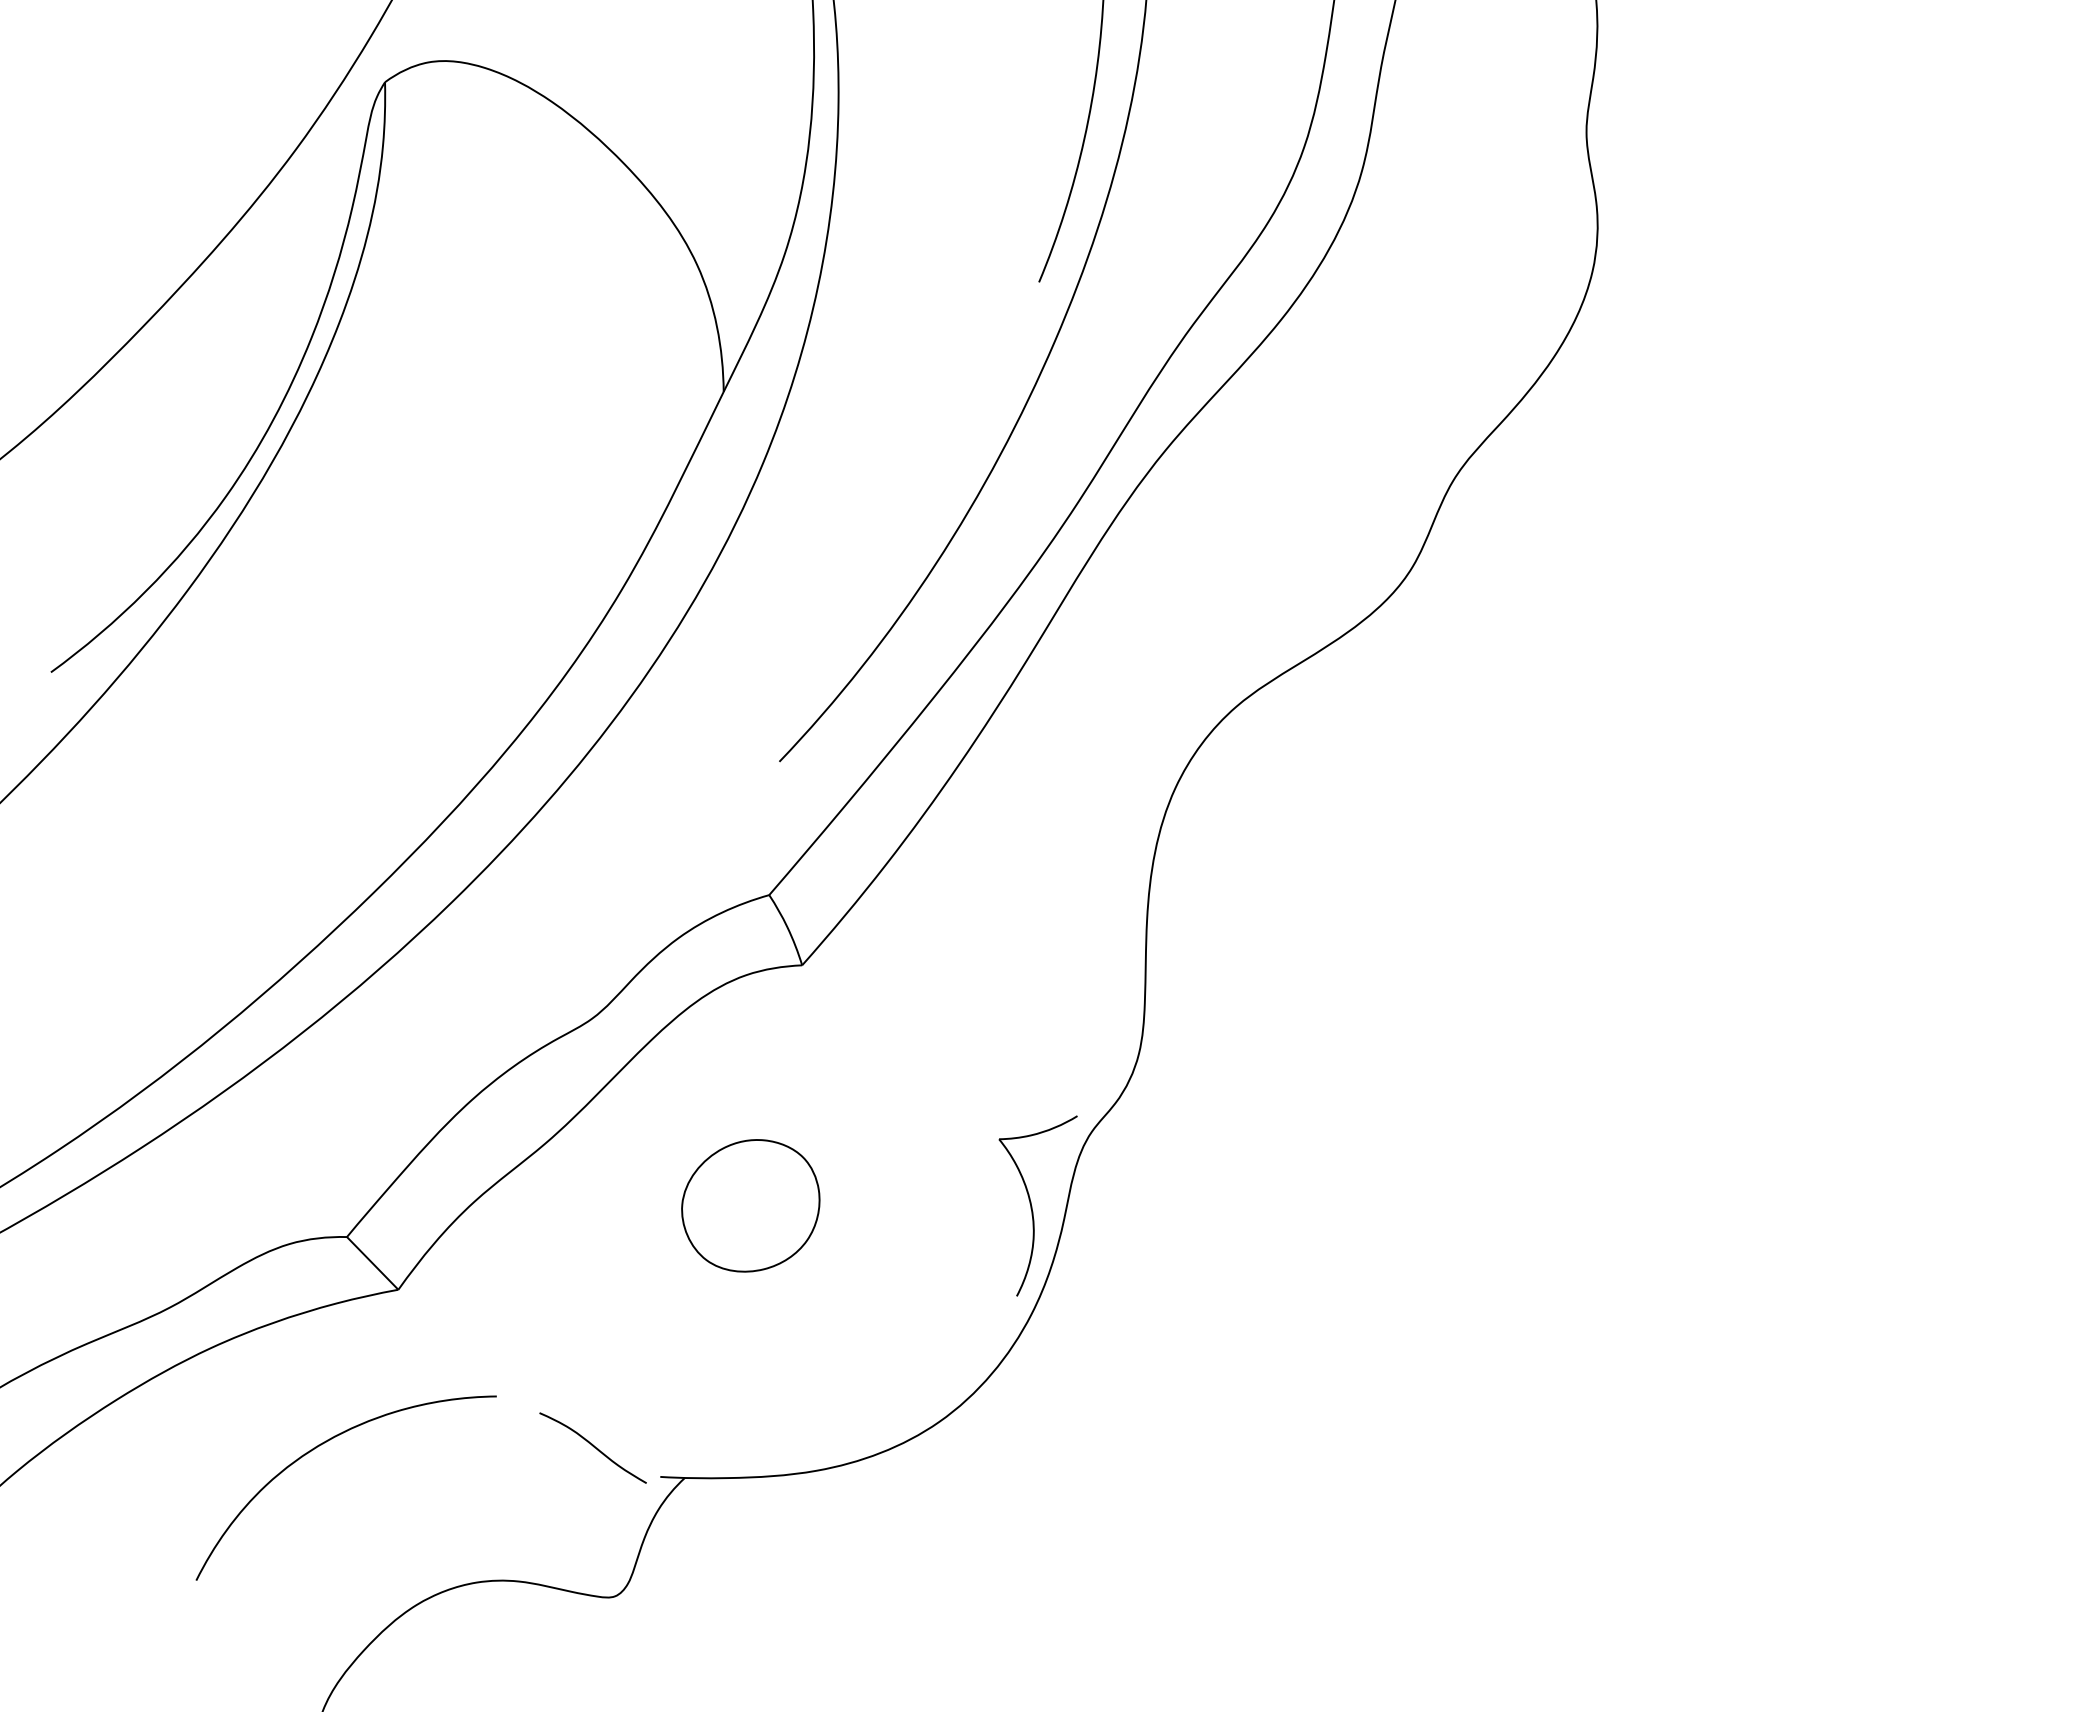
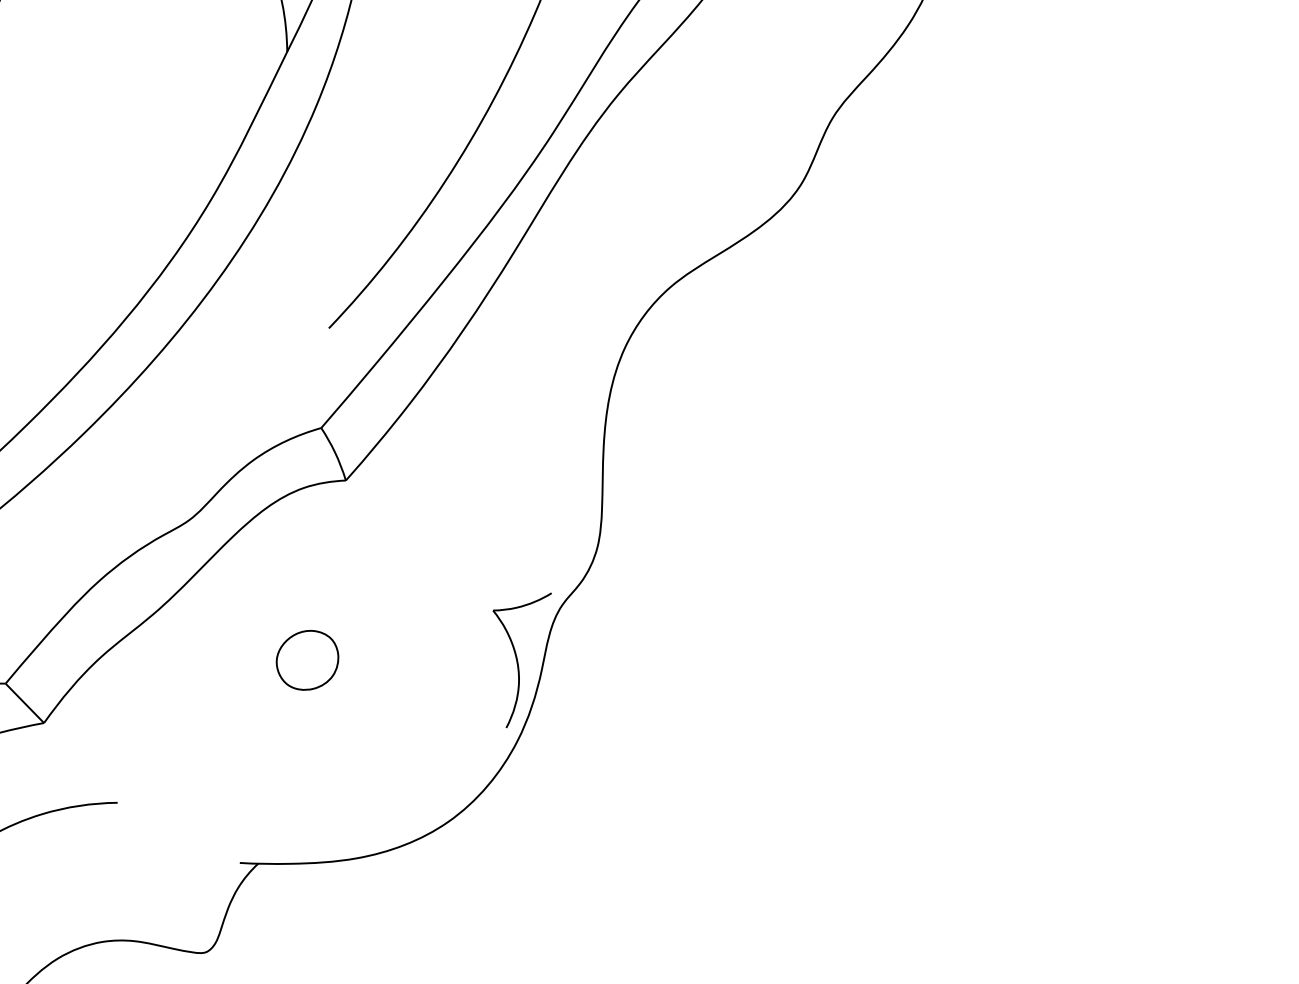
part: (750, 1205) -> (307, 660), size x0.6
curve: (592, 1446) -> (189, 840), removed

